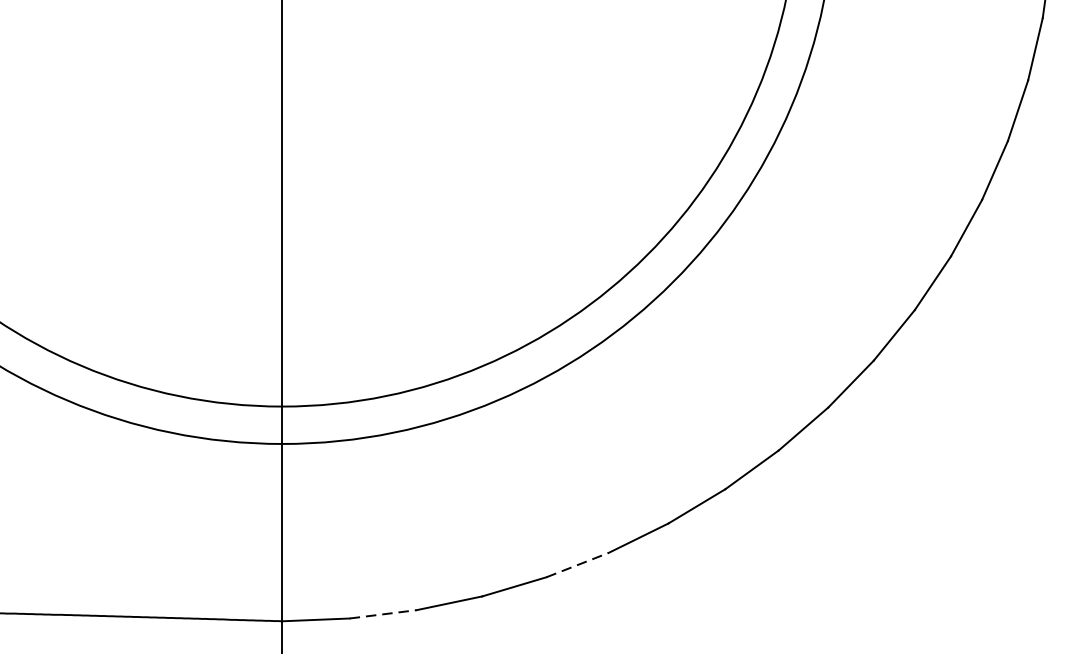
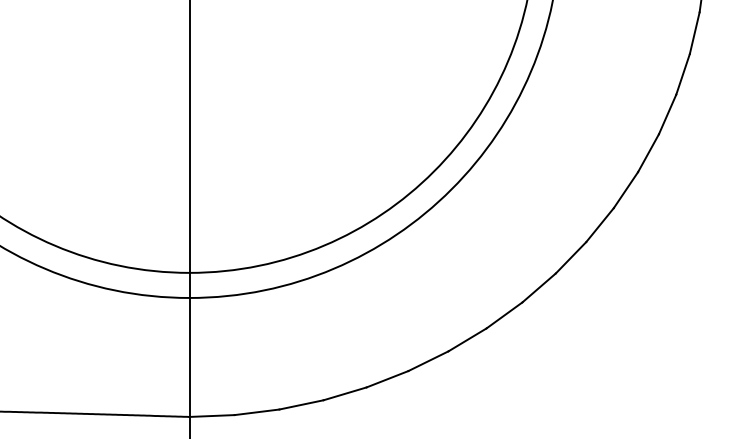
line: (579, 565) -> (388, 379), dashed -> solid
line: (383, 614) -> (257, 412), dashed -> solid

